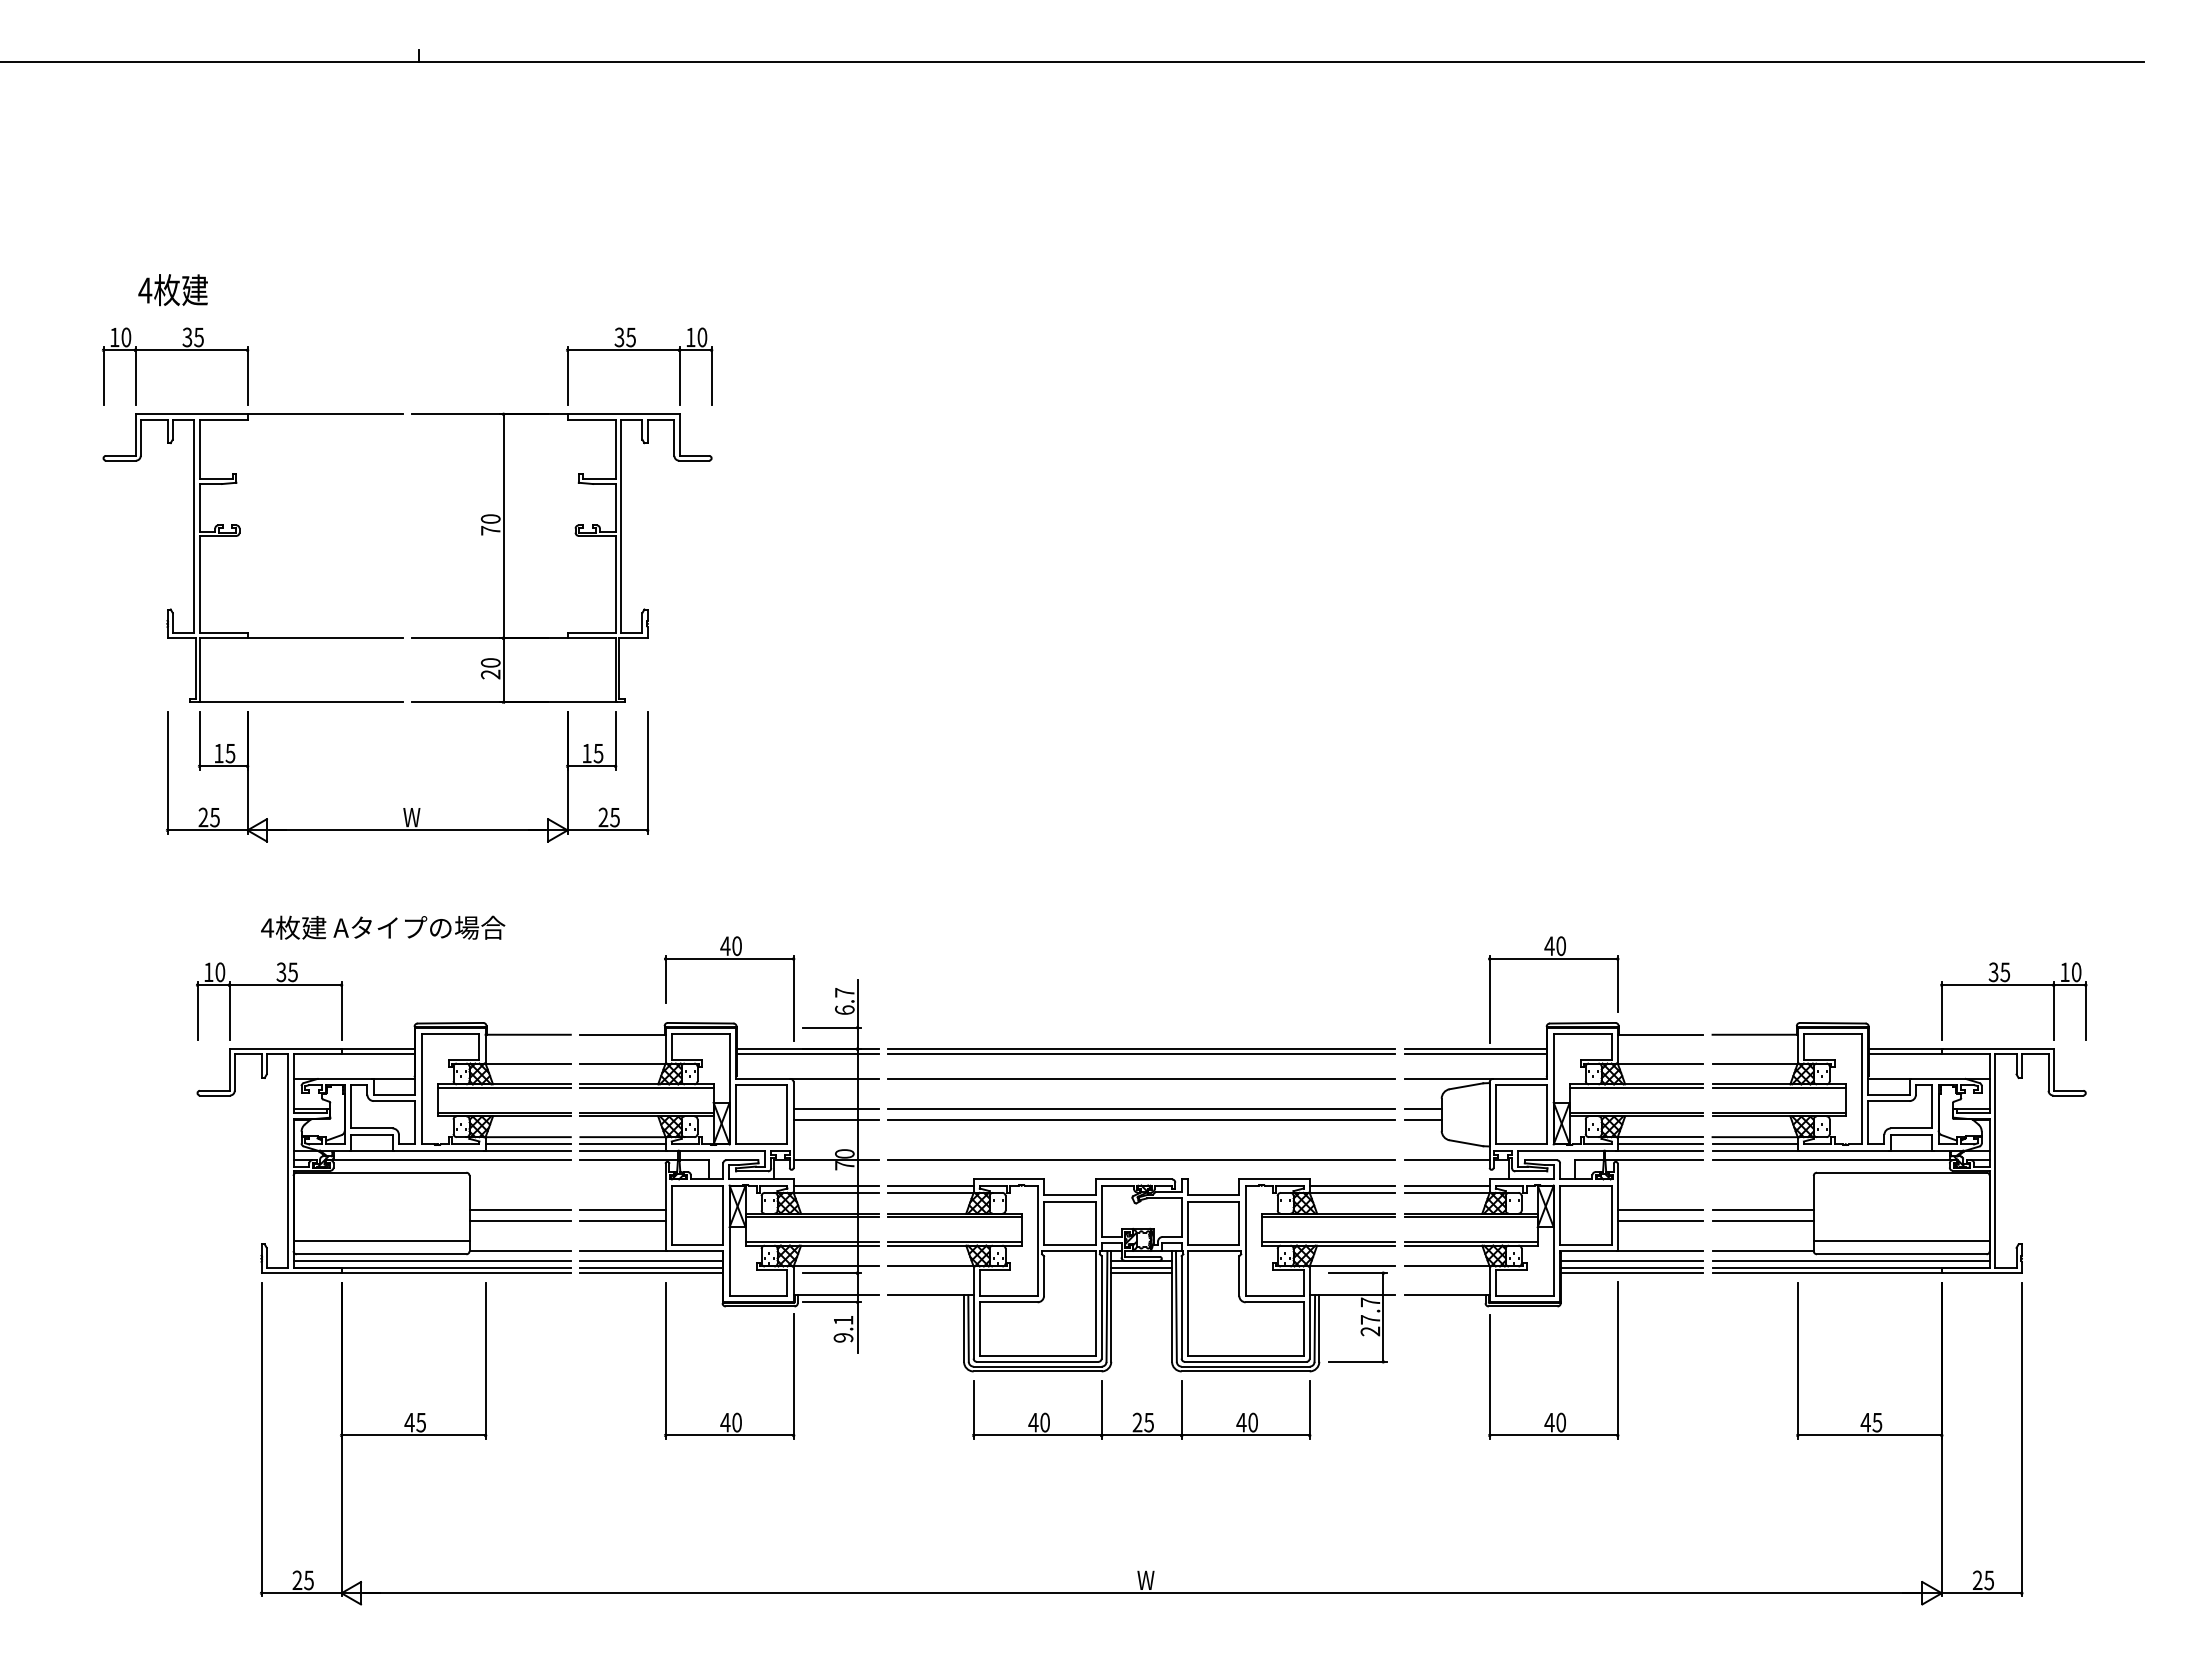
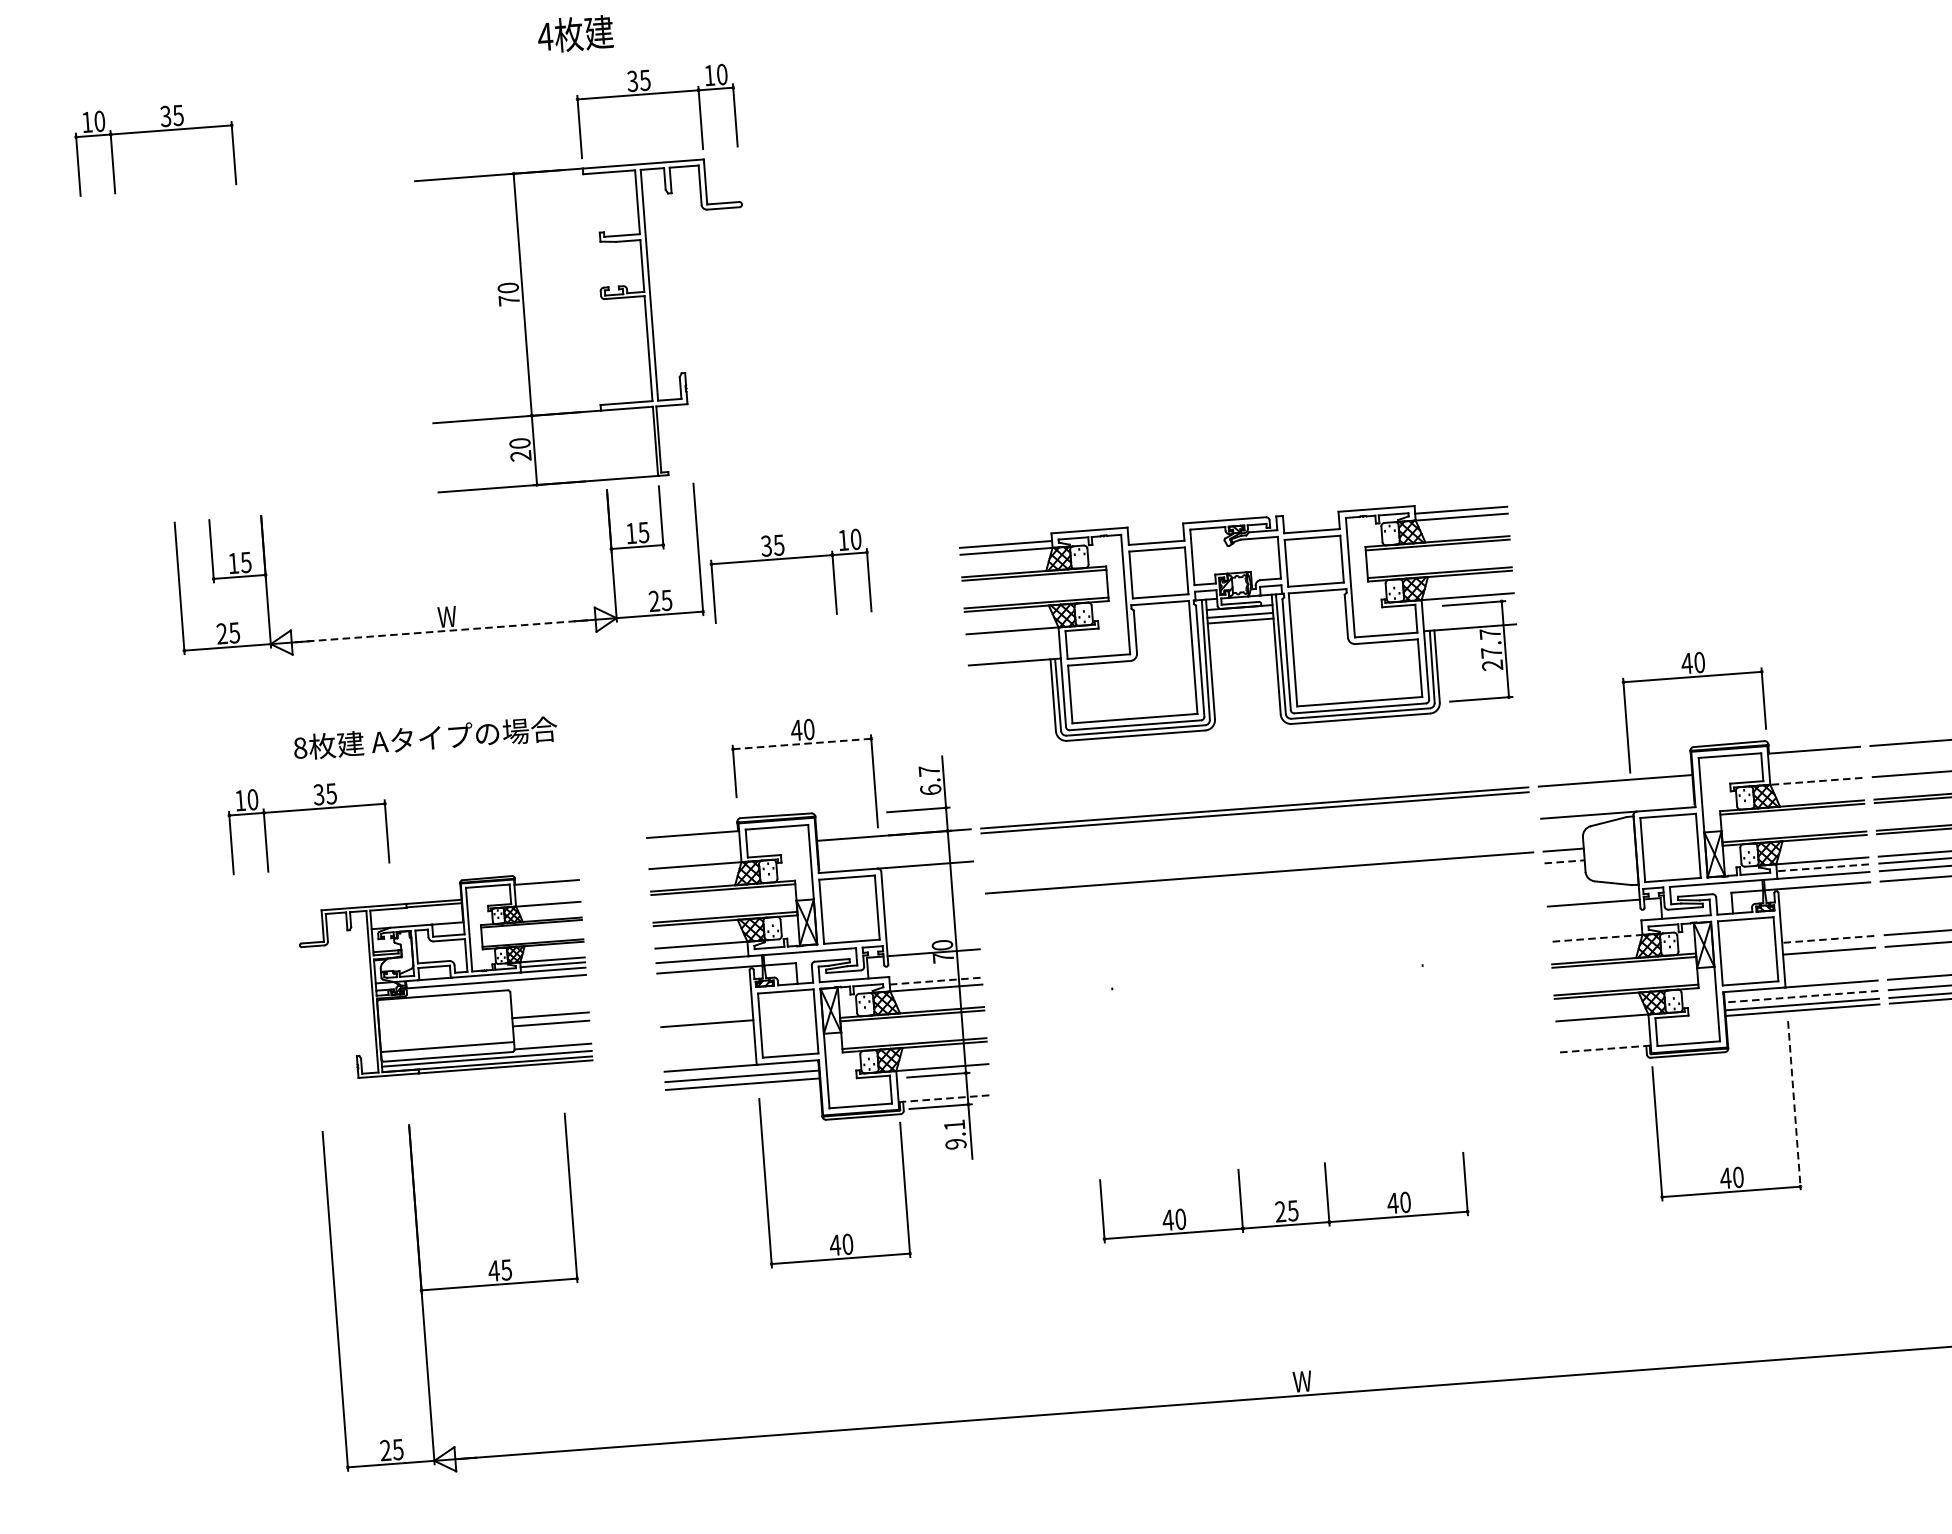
text: (172, 290) -> (574, 34), moved
part: (238, 536) -> (237, 327), removed
part: (730, 787) -> (789, 558), added
line: (407, 830) -> (443, 631), solid -> dashed
text: (267, 927) -> (300, 747), 4 -> 8
line: (730, 959) -> (803, 744), solid -> dashed
line: (807, 1053) -> (893, 839), removed
line: (1475, 1053) -> (1615, 785), removed
line: (1660, 1063) -> (1816, 781), solid -> dashed
line: (1141, 1078) -> (1256, 839), removed
line: (835, 1109) -> (928, 898), removed
line: (1141, 1119) -> (1260, 883), removed
line: (835, 1120) -> (929, 909), removed
line: (1423, 1120) -> (1565, 862), solid -> dashed
line: (622, 1143) -> (701, 952), removed
line: (1660, 1143) -> (1822, 867), solid -> dashed
part: (383, 1147) -> (443, 975), size x0.7
line: (1141, 1160) -> (1263, 928), removed
line: (836, 1186) -> (936, 981), solid -> dashed
line: (1446, 1186) -> (1595, 931), removed
line: (1447, 1192) -> (1596, 937), solid -> dashed
line: (1660, 1209) -> (1828, 939), solid -> dashed
line: (622, 1220) -> (707, 1035), removed
line: (1631, 1260) -> (1801, 996), solid -> dashed
line: (651, 1273) -> (743, 1090), removed
part: (1141, 1275) -> (1240, 623), moved
line: (836, 1295) -> (944, 1098), solid -> dashed
line: (1447, 1295) -> (1605, 1049), solid -> dashed
line: (1617, 1360) -> (1794, 1105), solid -> dashed

